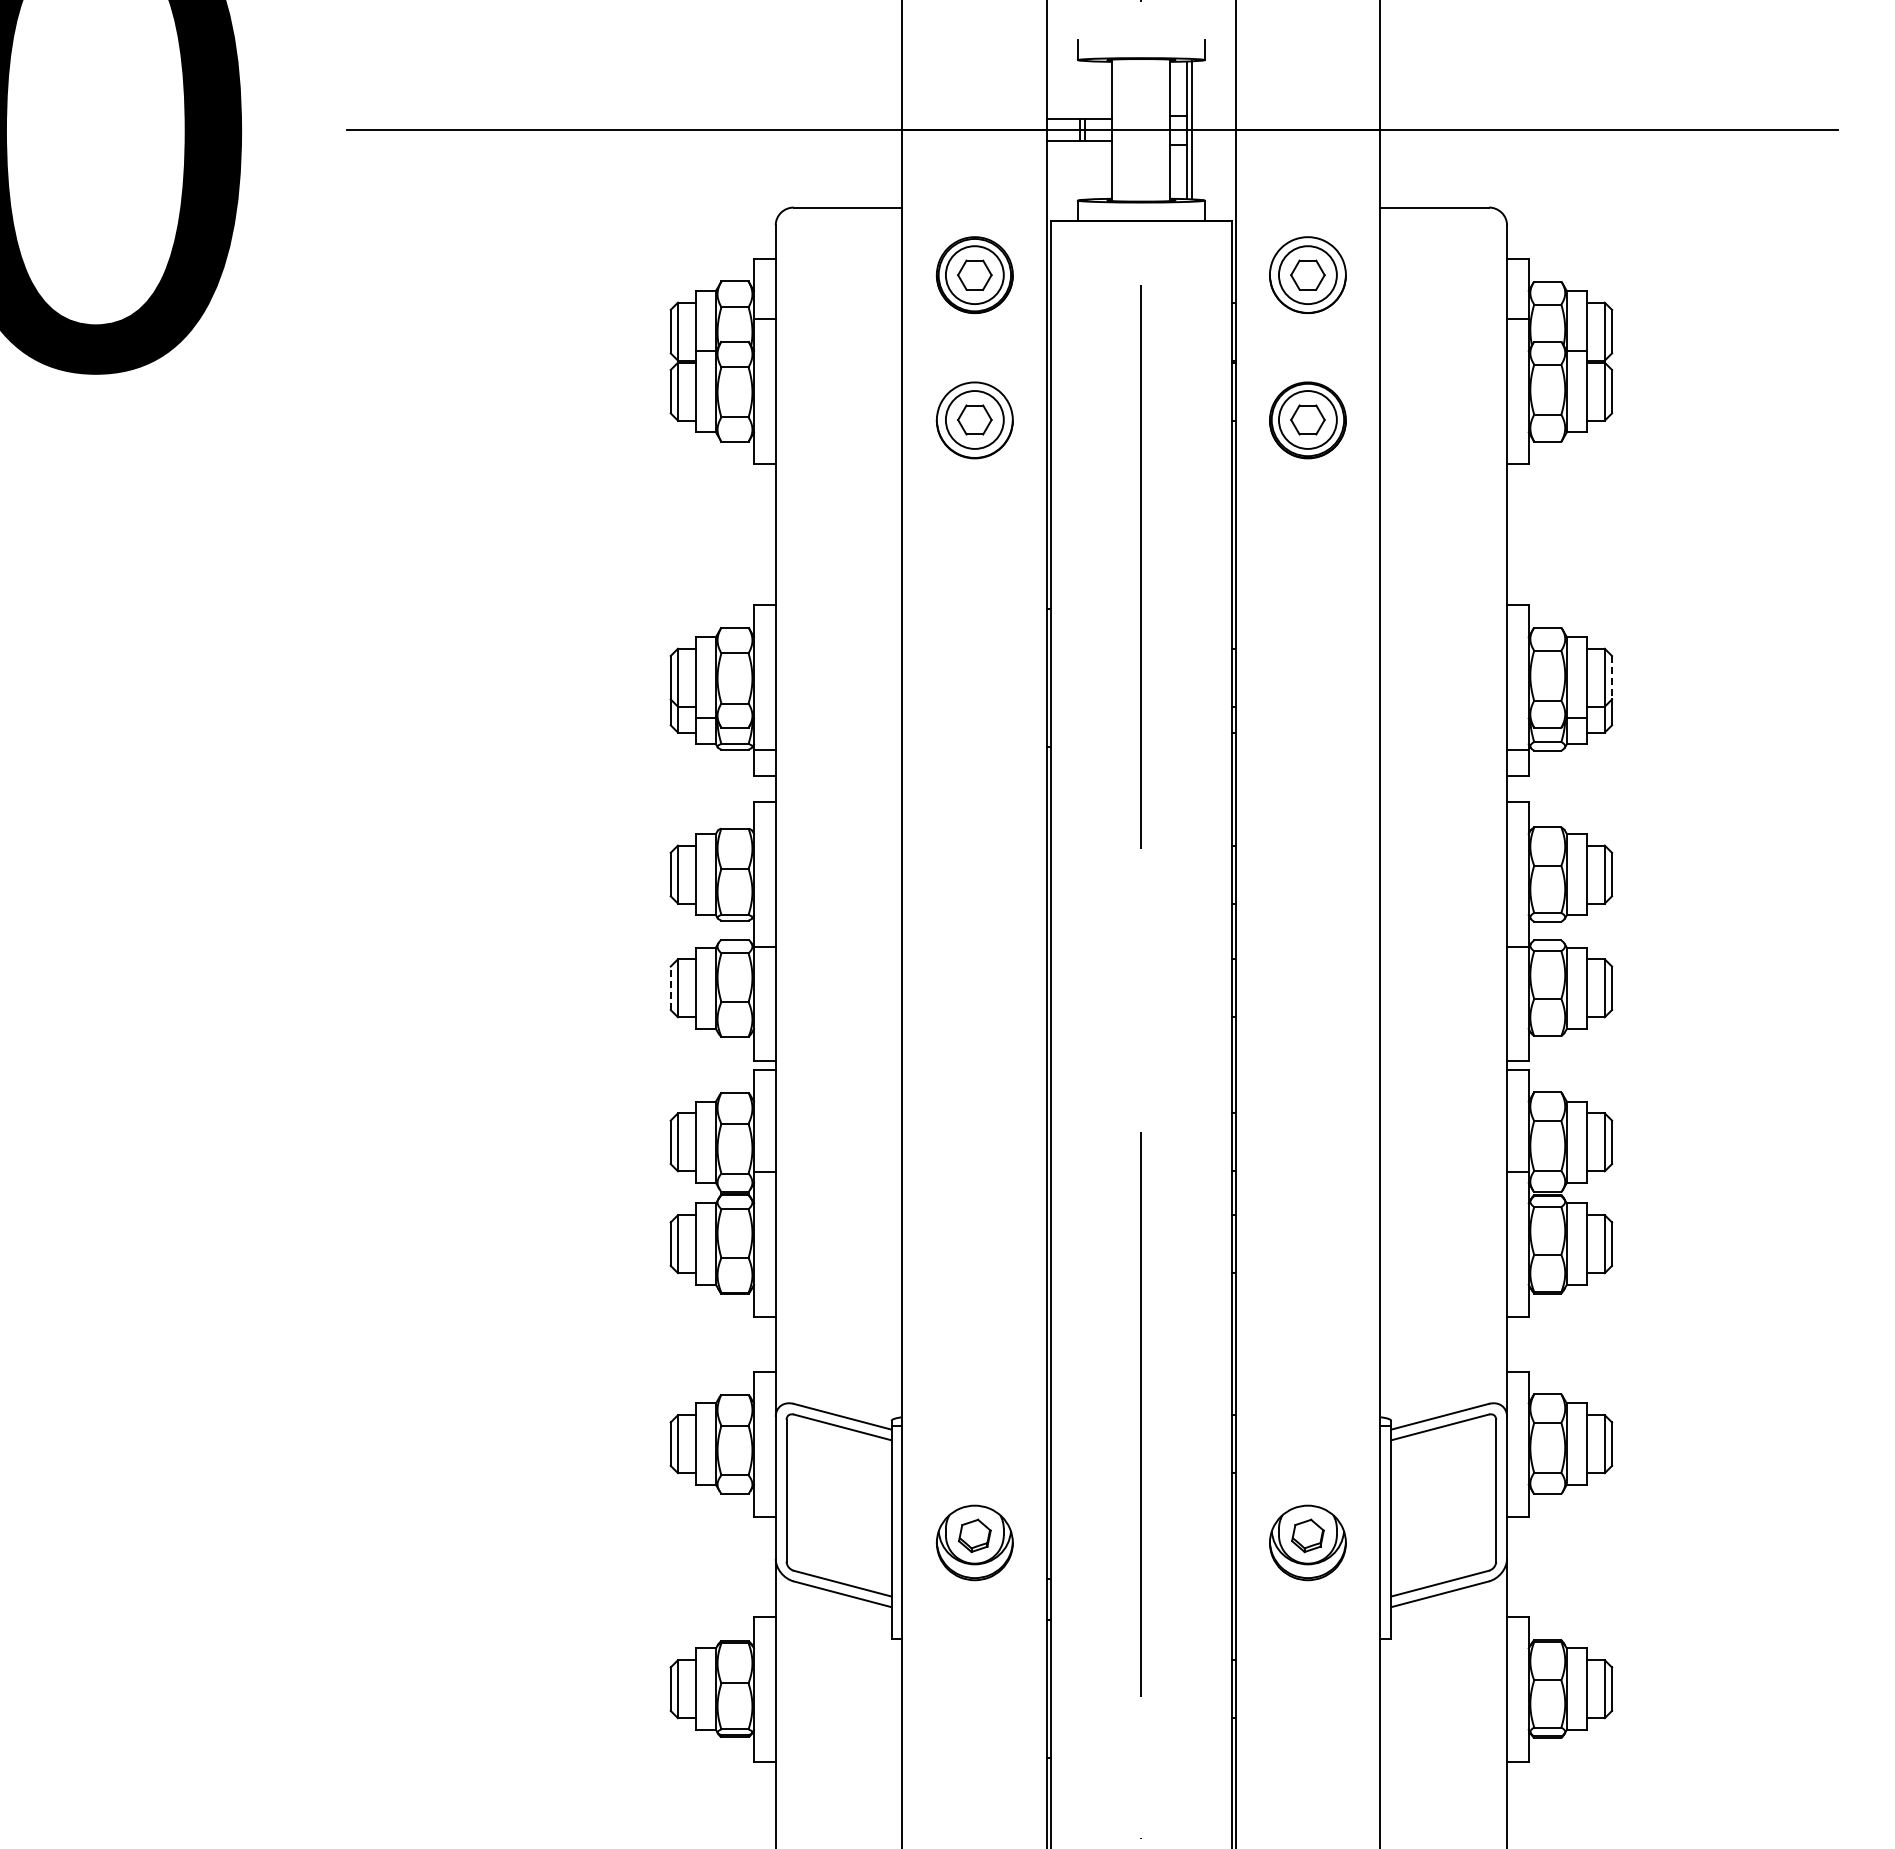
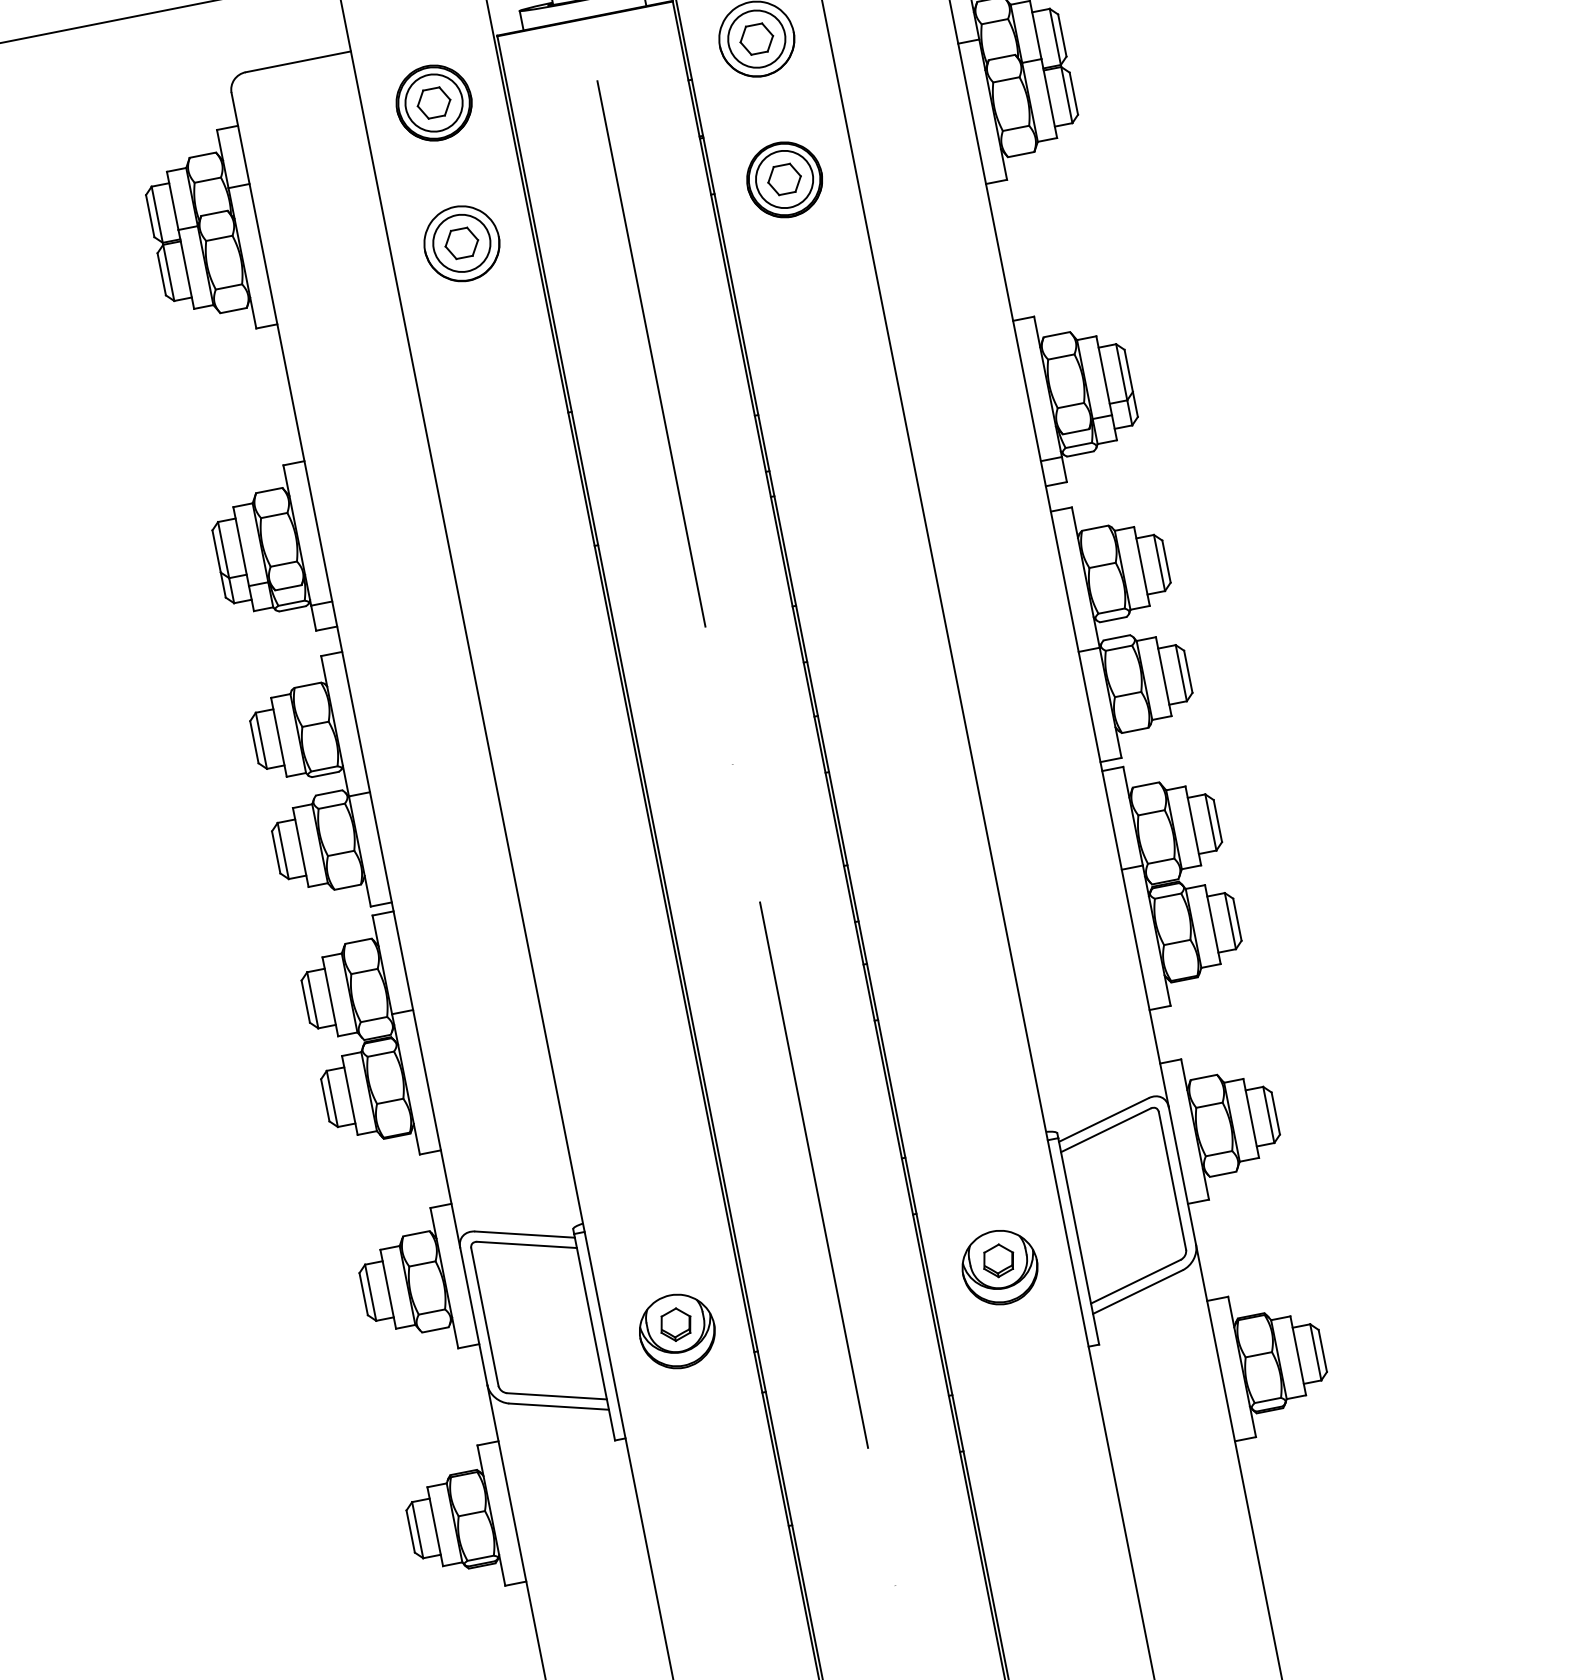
line: (1612, 677) -> (1129, 370), dashed -> solid
line: (670, 988) -> (276, 852), dashed -> solid

